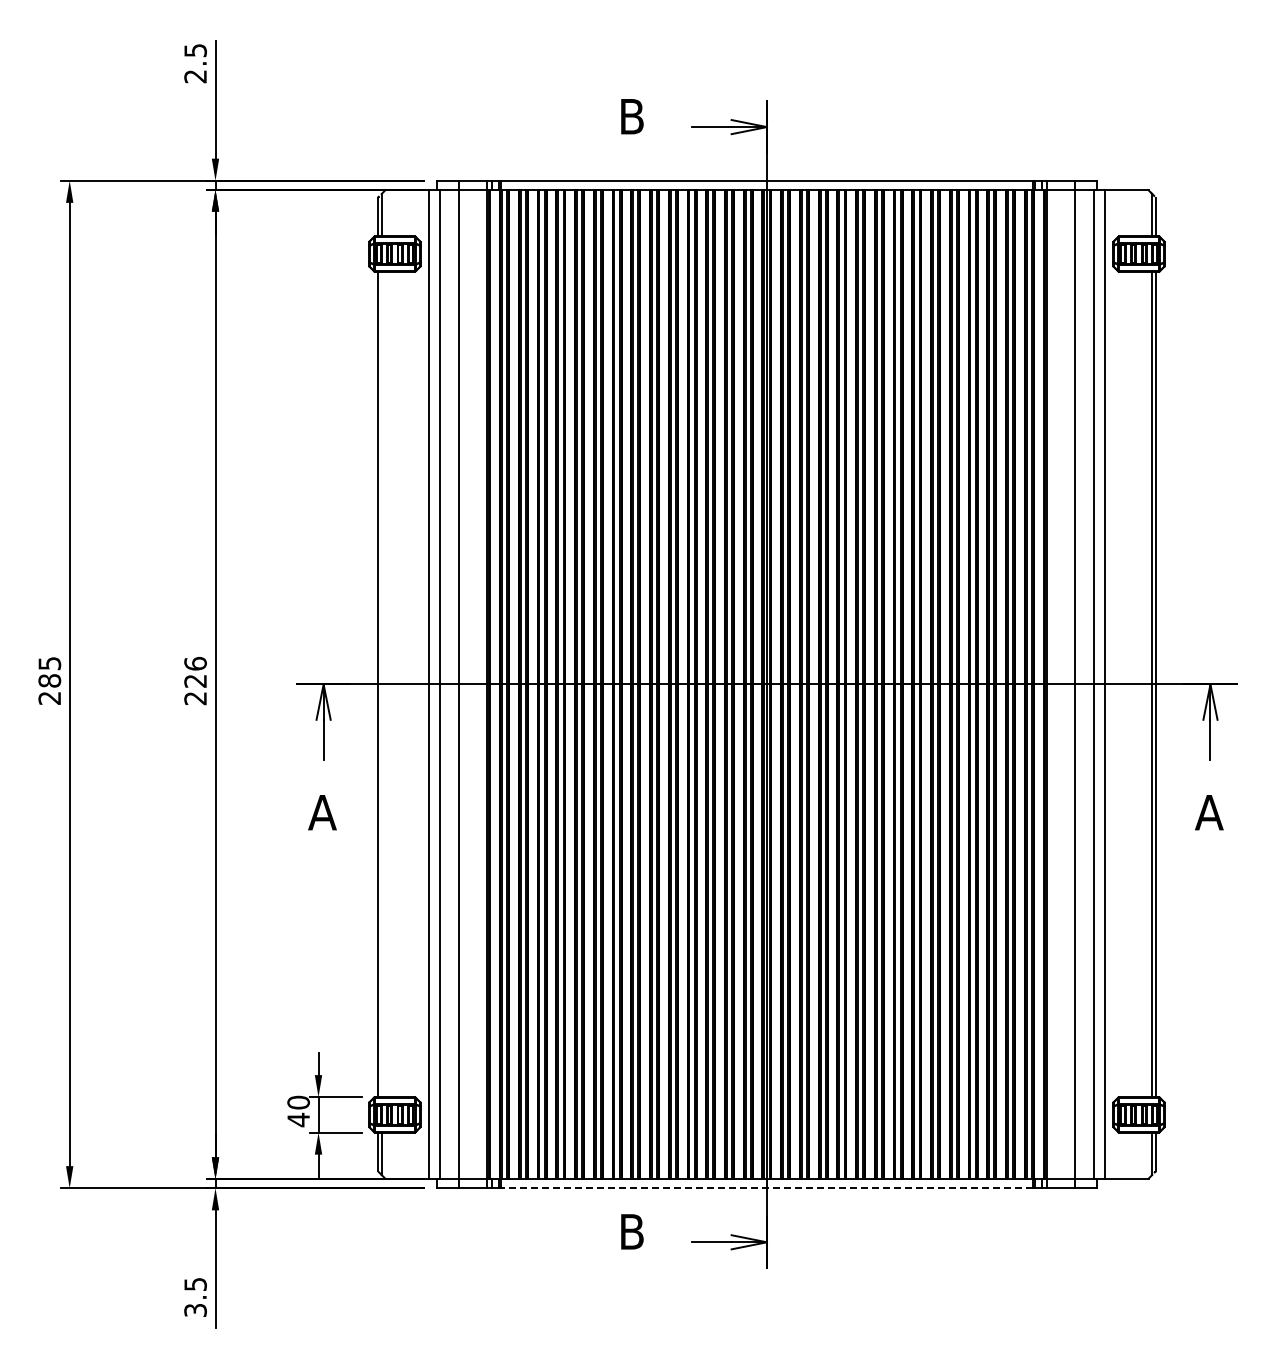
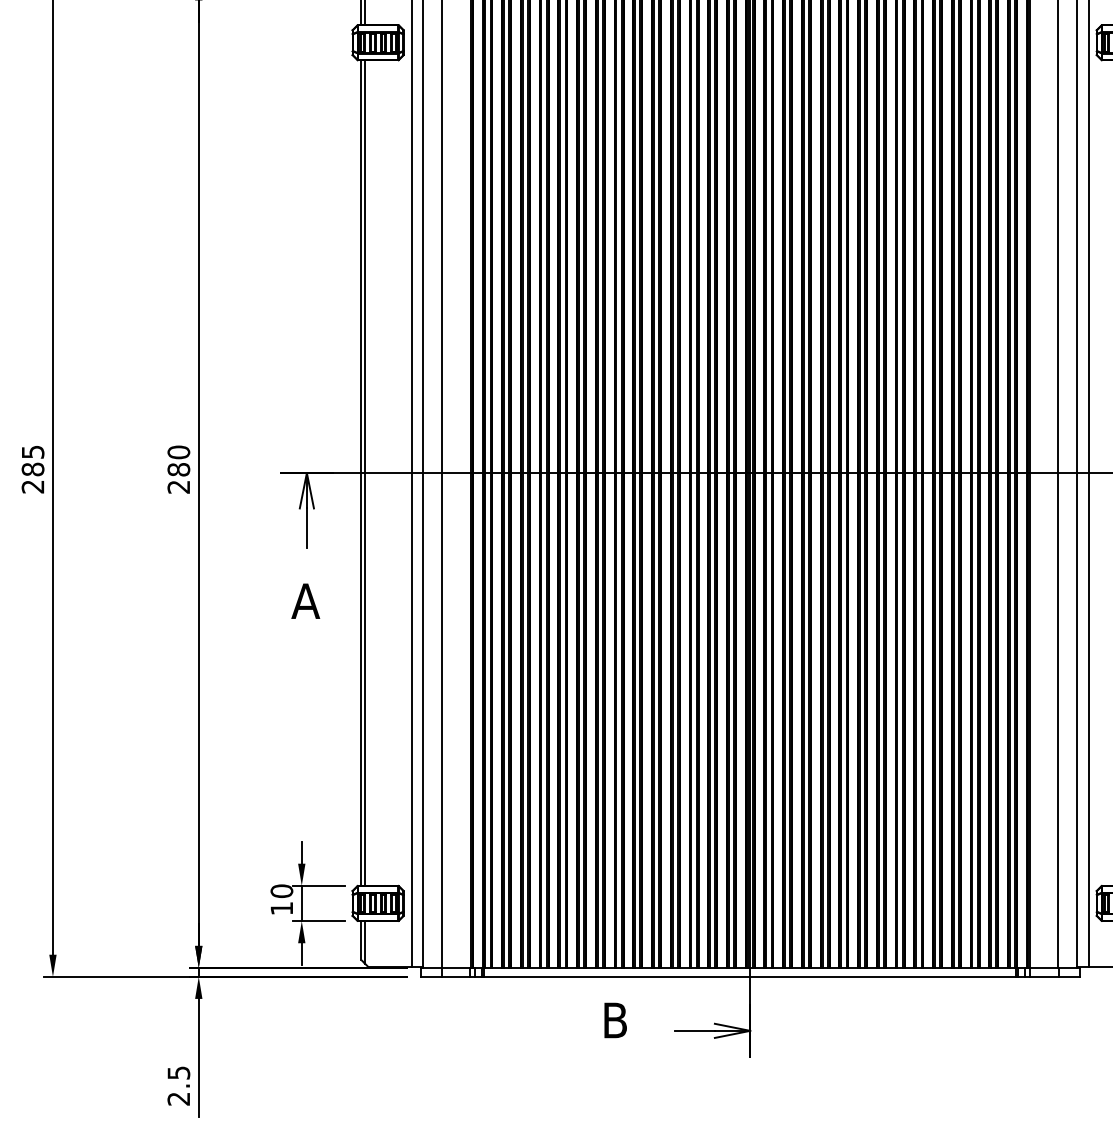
text: (195, 671) -> (178, 460), 226 -> 280
line: (381, 684) -> (364, 473), added
text: (298, 1119) -> (281, 908), 40 -> 10
line: (766, 1188) -> (749, 977), dashed -> solid
text: (195, 1310) -> (178, 1099), 3.5 -> 2.5

